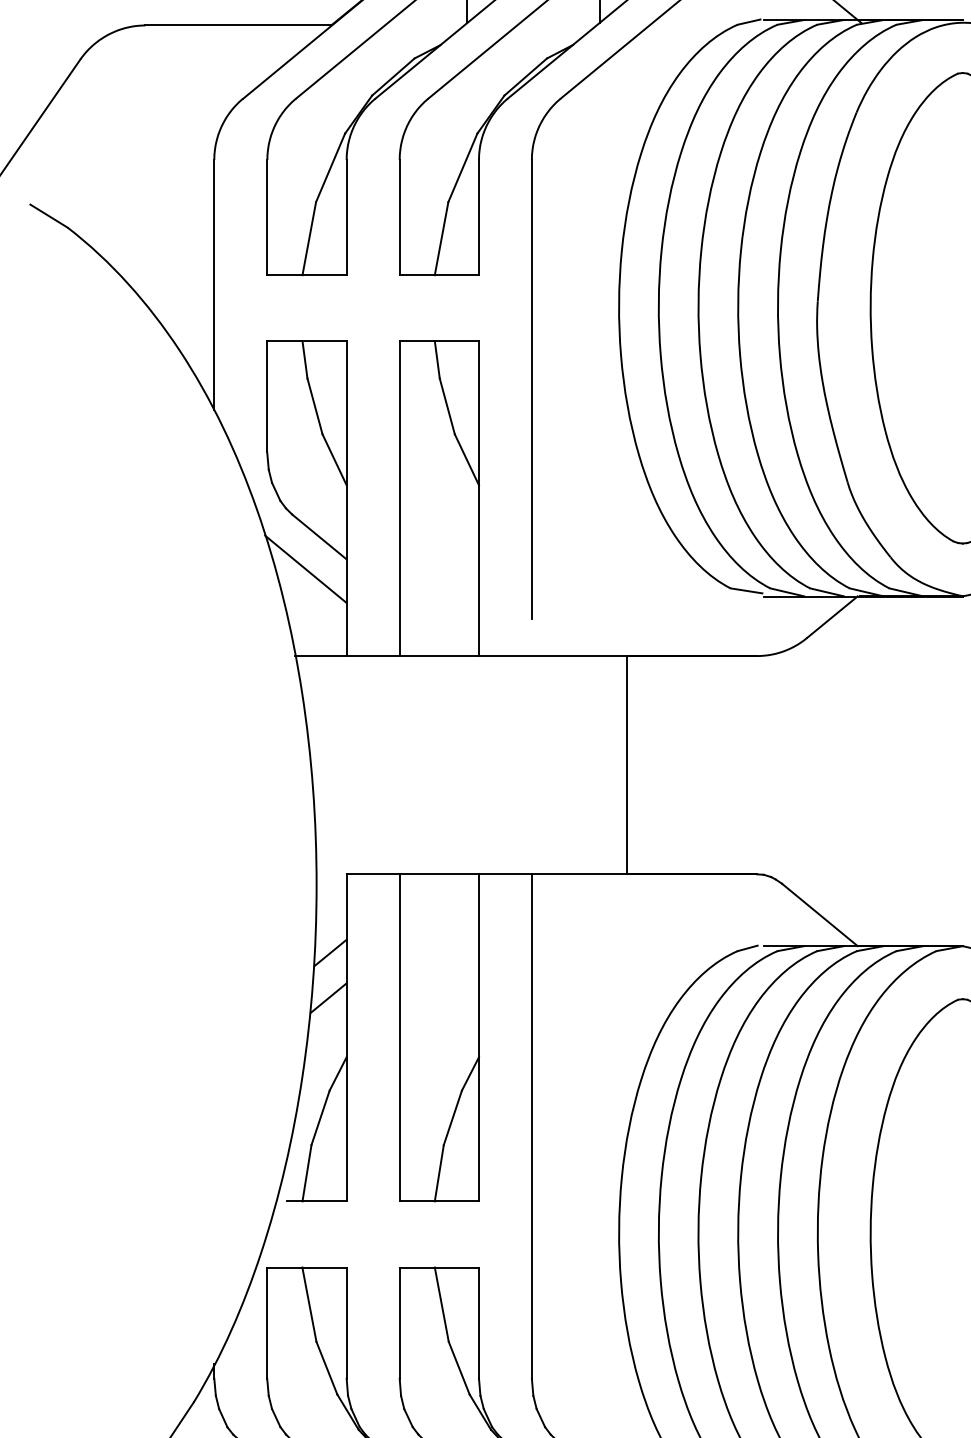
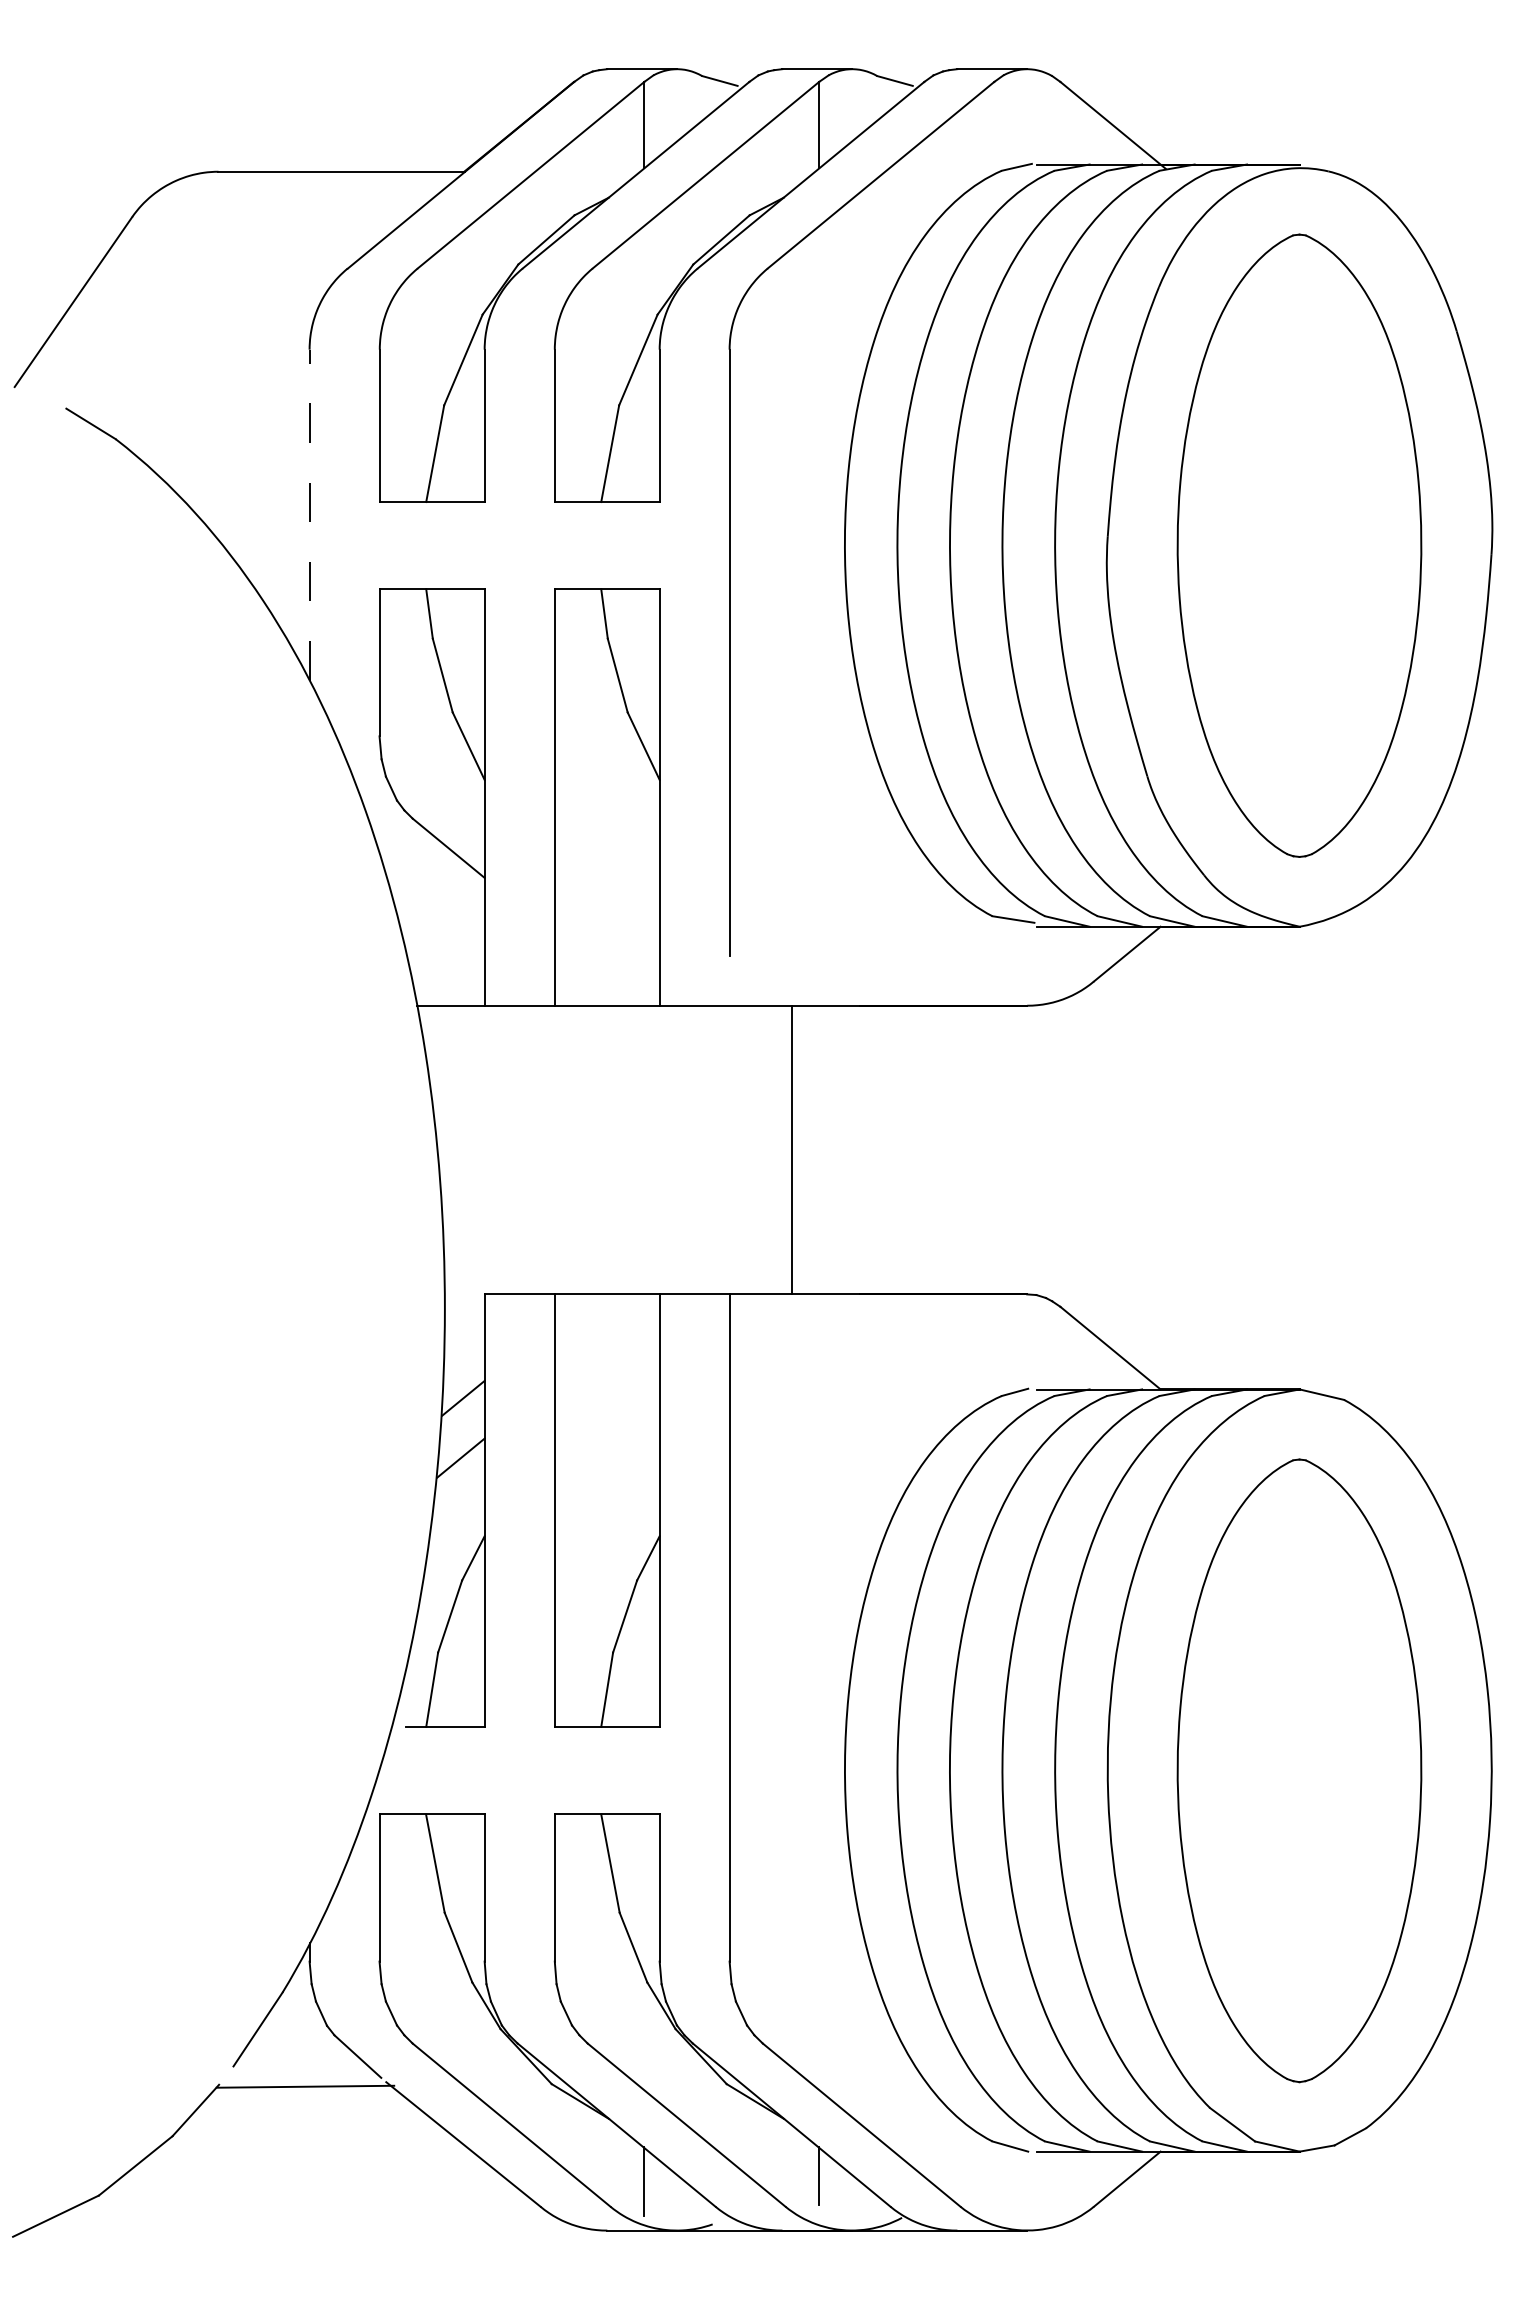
line: (214, 284) -> (309, 514), solid -> dashed
line: (305, 568) -> (430, 890), removed
line: (627, 764) -> (791, 1149), moved

